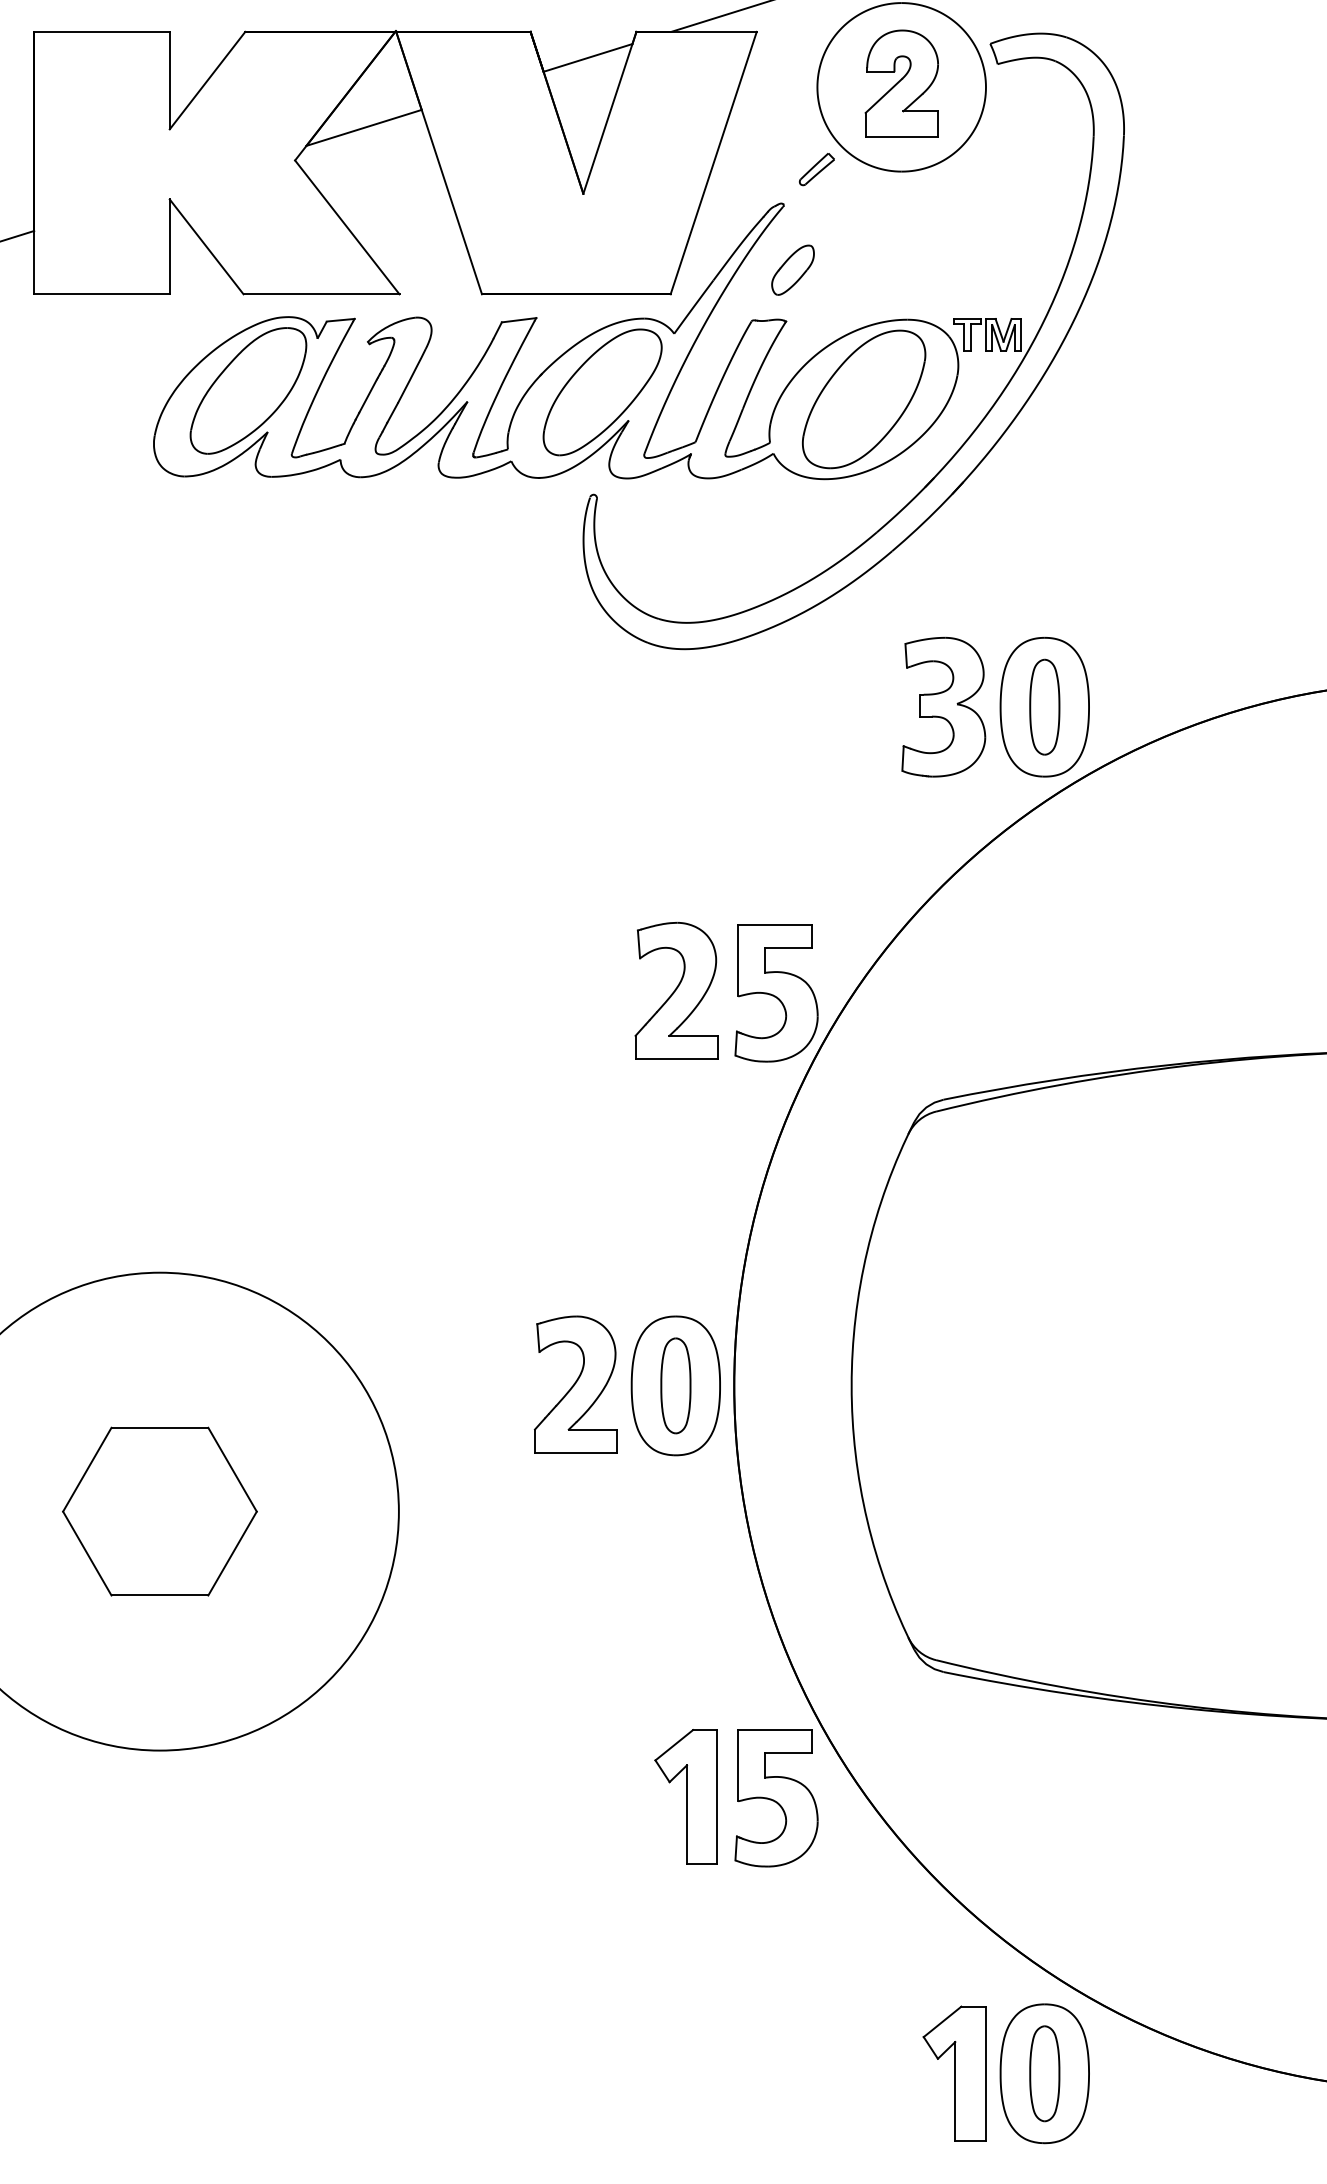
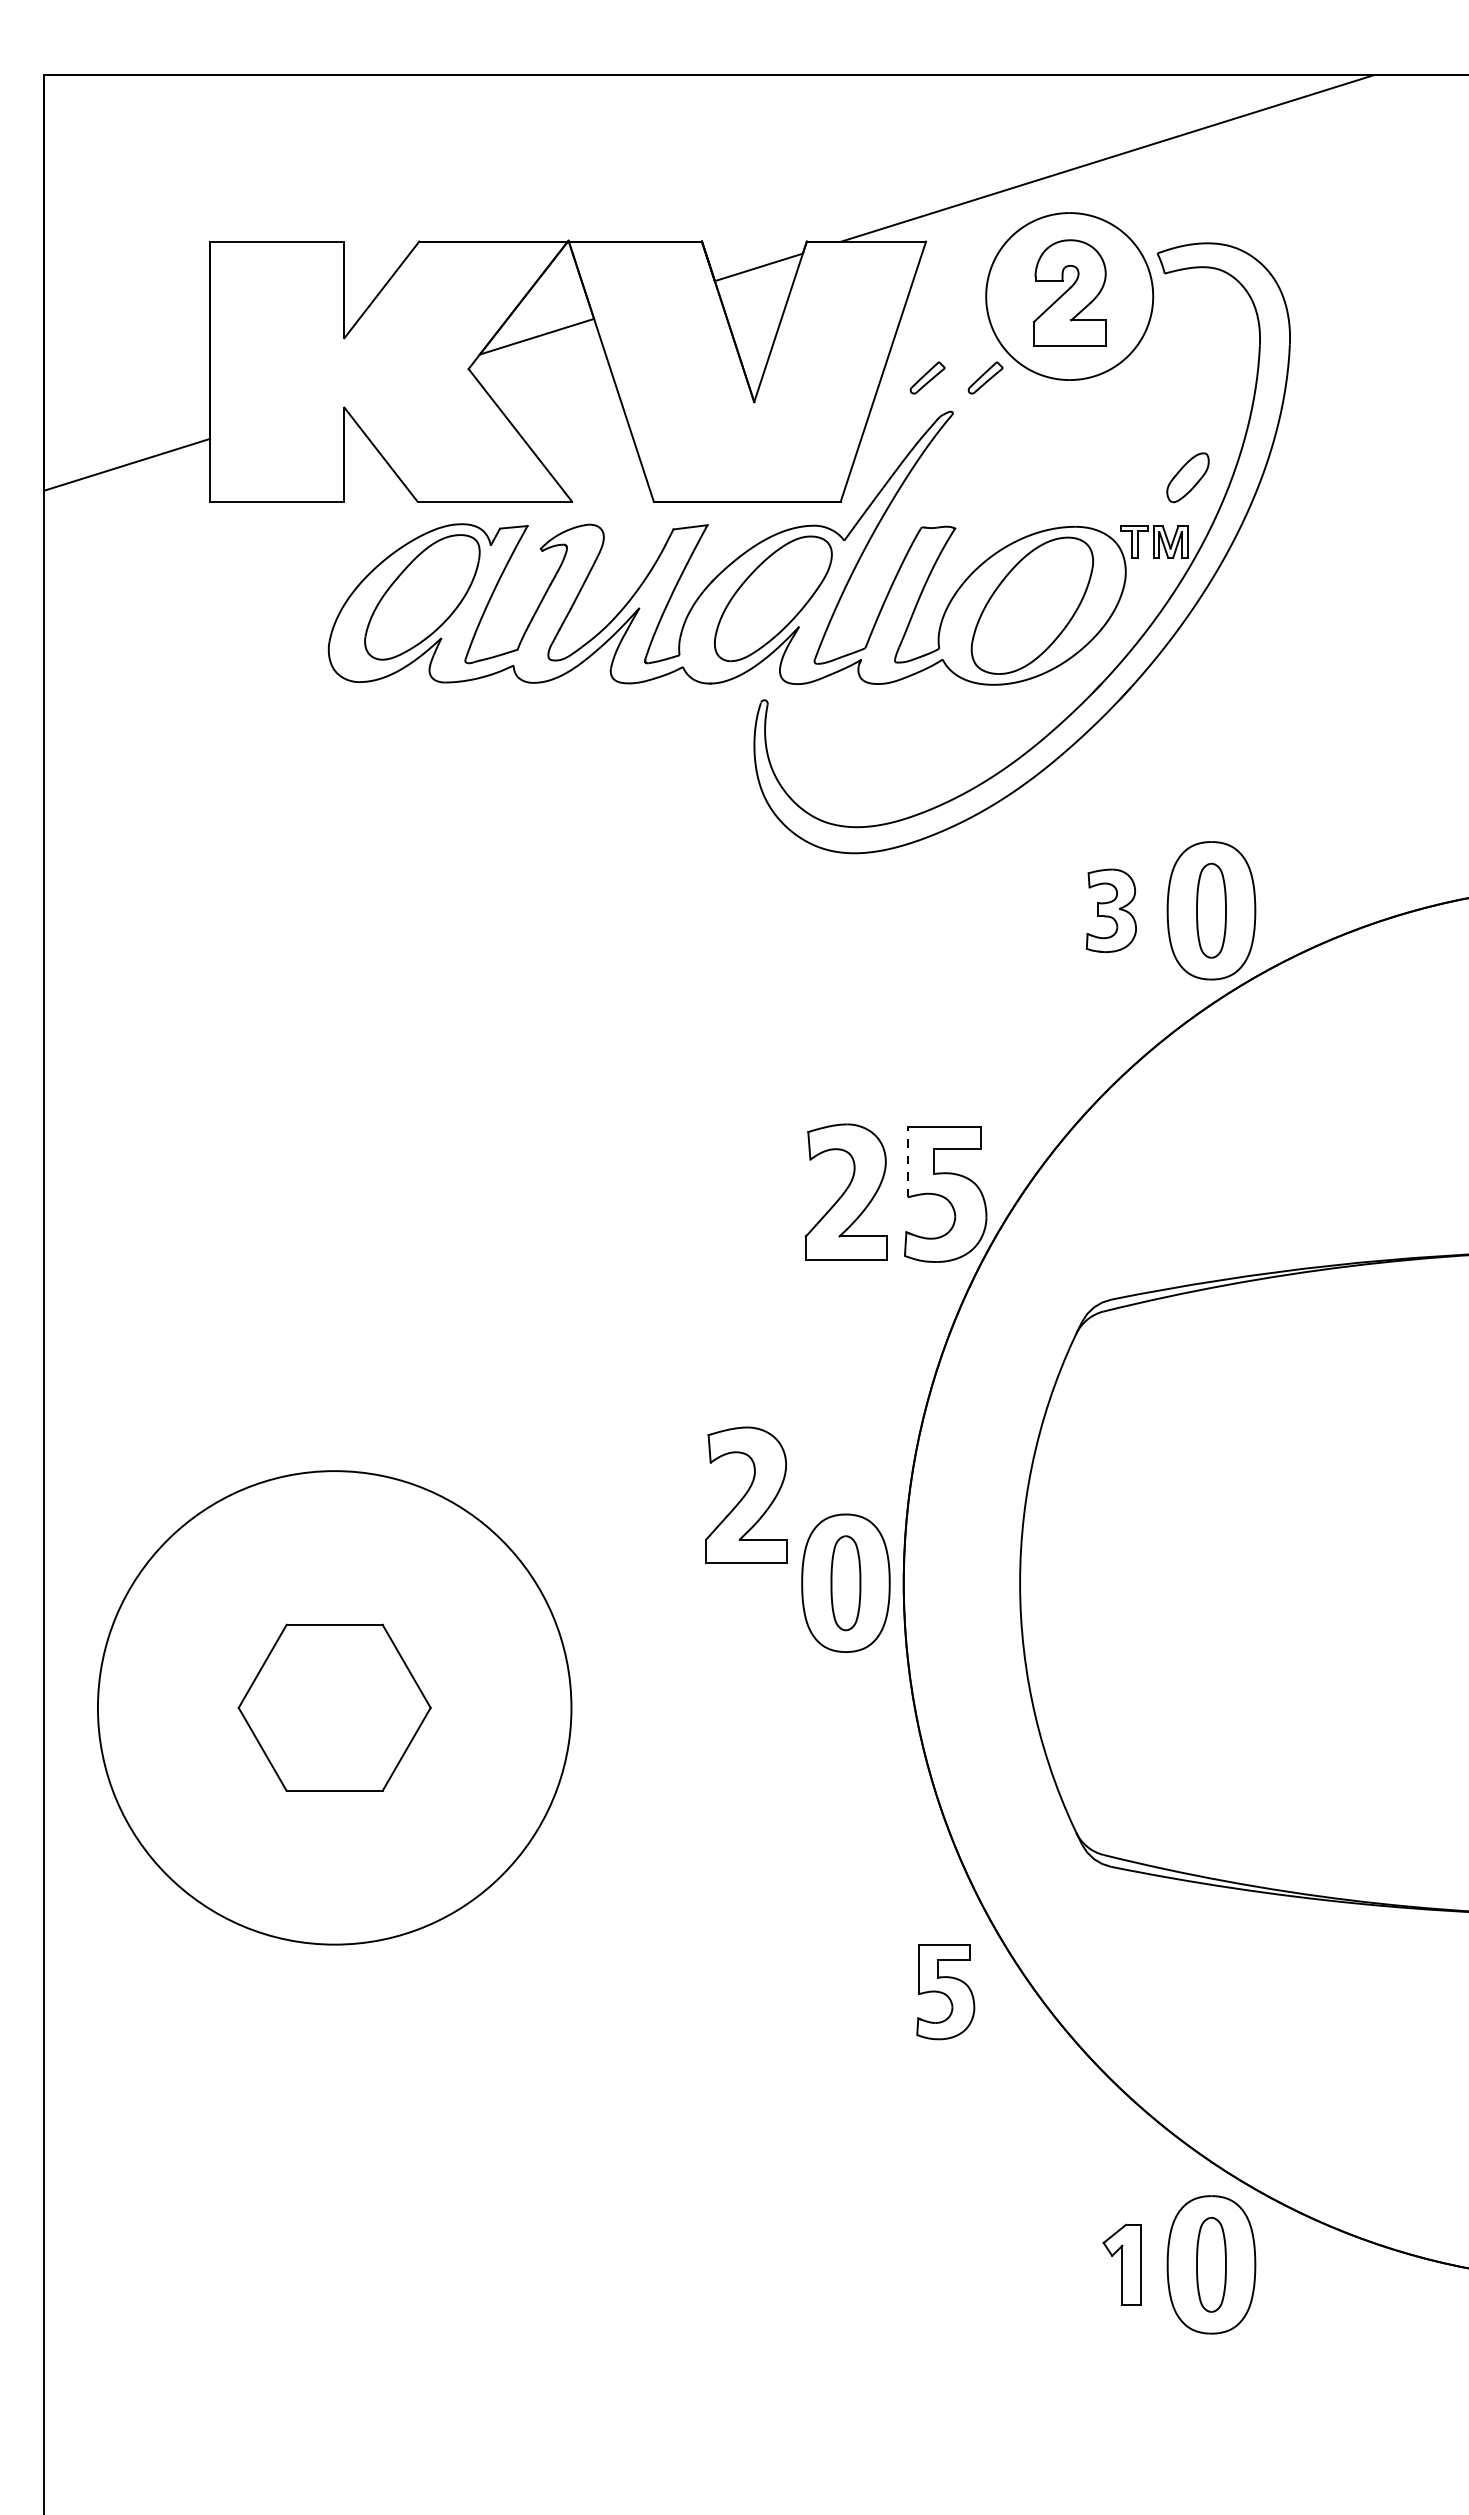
part: (758, 169) -> (927, 377), added
part: (792, 269) -> (1187, 477), moved
part: (943, 706) -> (1111, 910), size x0.6
line: (738, 960) -> (907, 1161), solid -> dashed
part: (575, 1384) -> (746, 1494), moved
part: (685, 1796) -> (855, 1990), removed
part: (776, 1797) -> (945, 1991), size x0.7
part: (953, 2073) -> (1121, 2264), size x0.6

